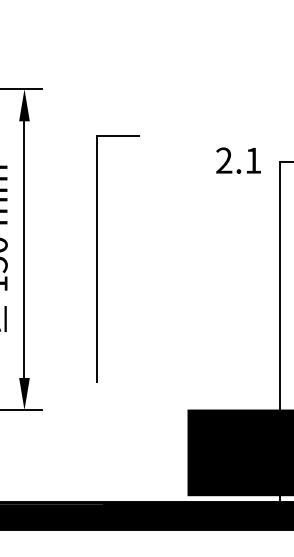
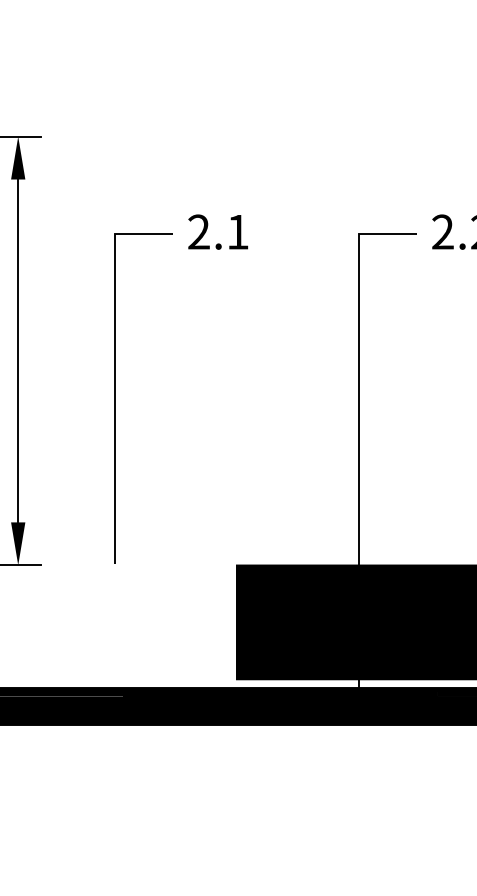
text: (238, 160) -> (217, 231), moved
line: (97, 259) -> (115, 398), moved

